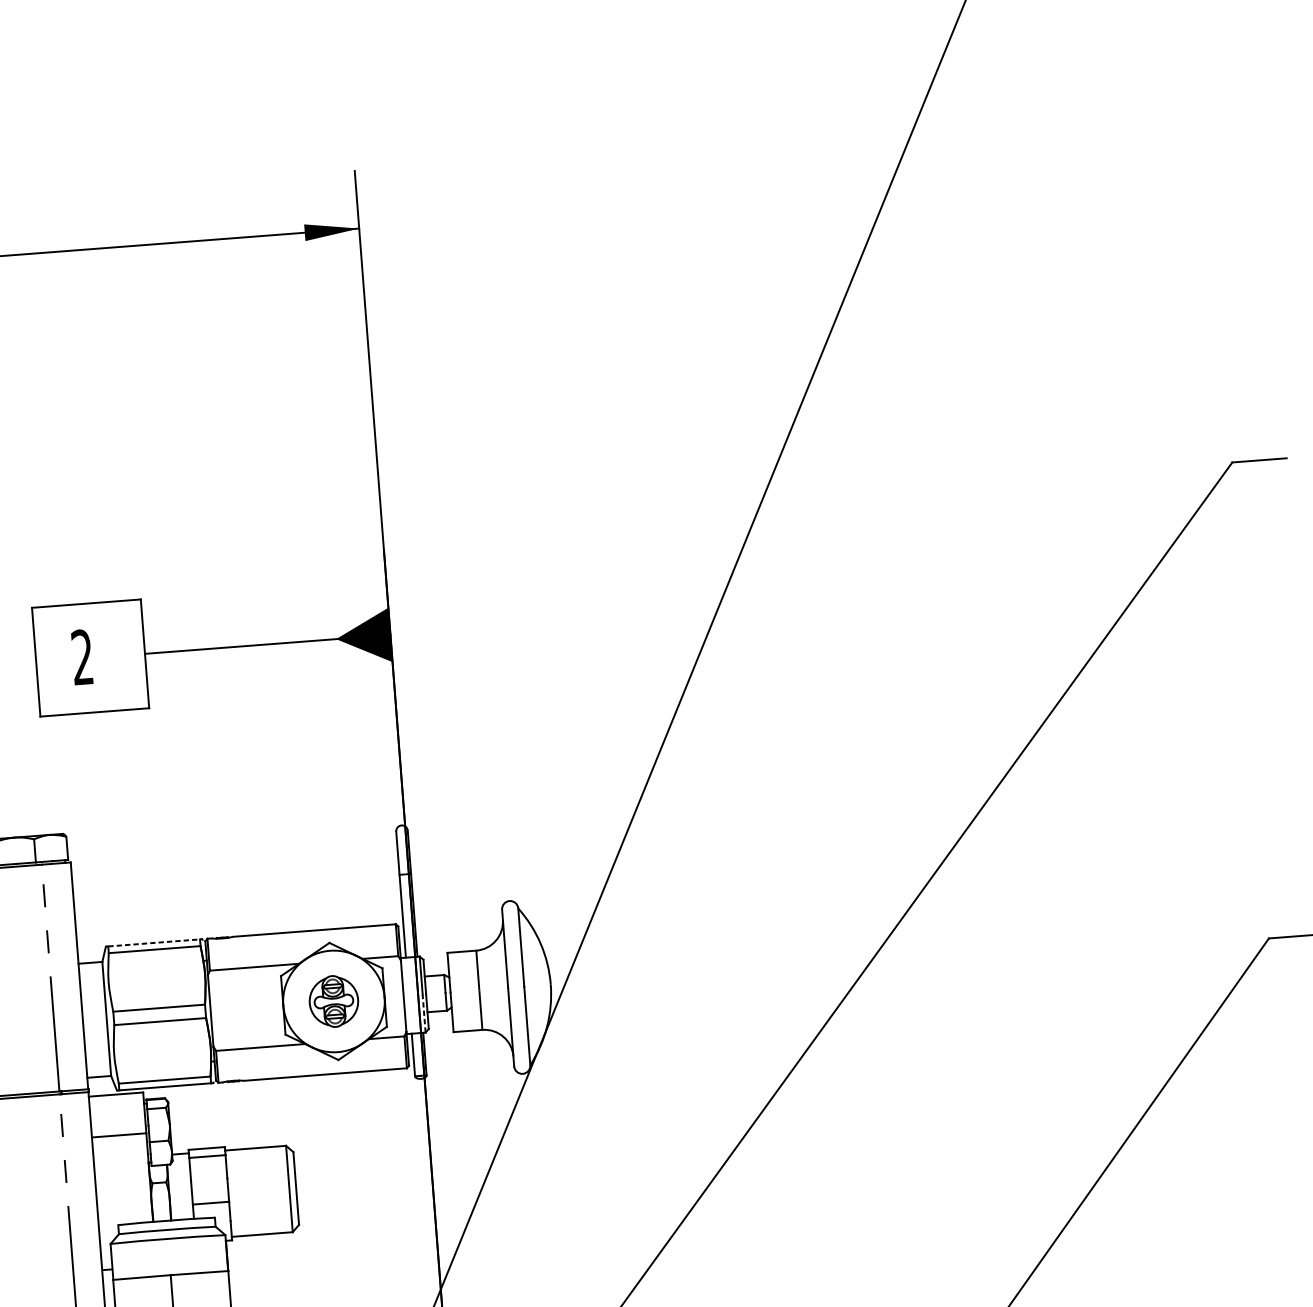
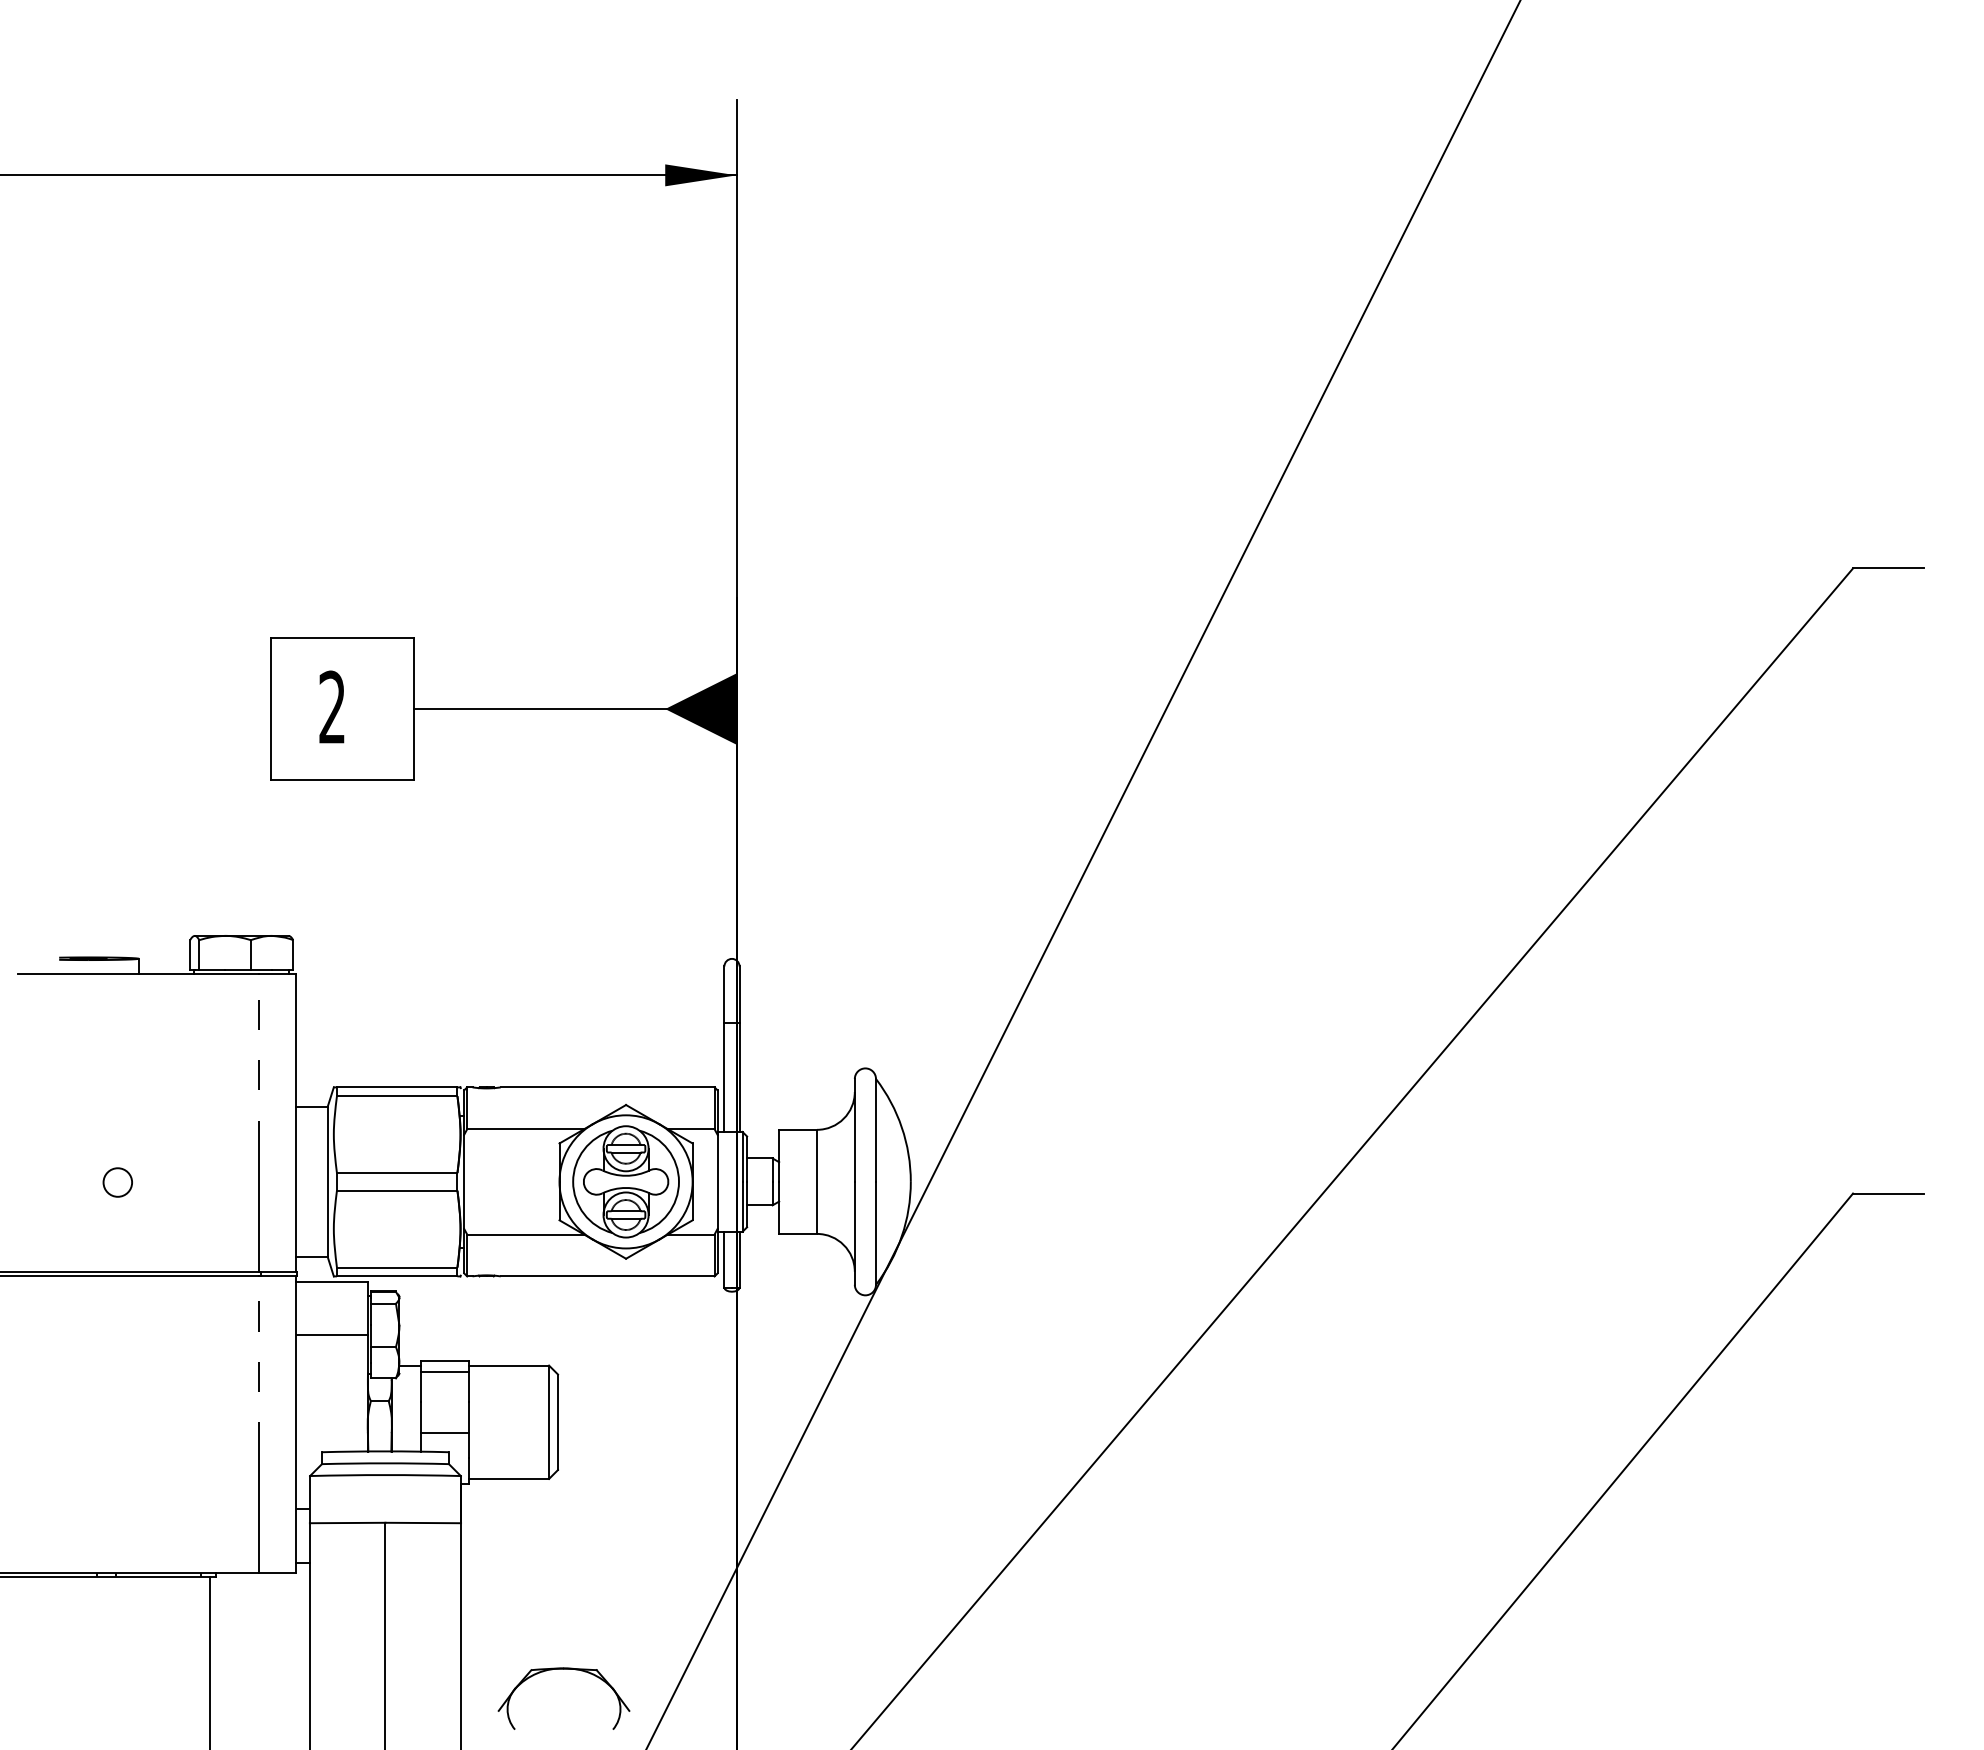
line: (154, 942) -> (397, 1087), dashed -> solid
part: (333, 1001) -> (625, 1181), size x1.67
line: (424, 1013) -> (742, 1206), dashed -> solid

